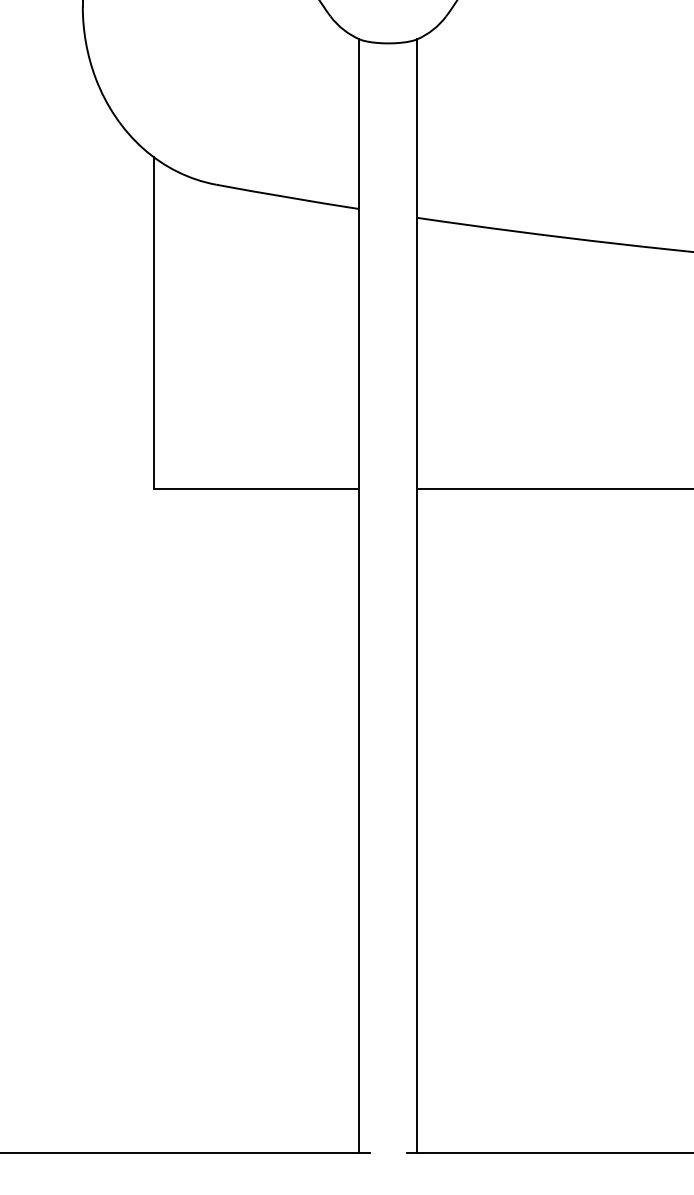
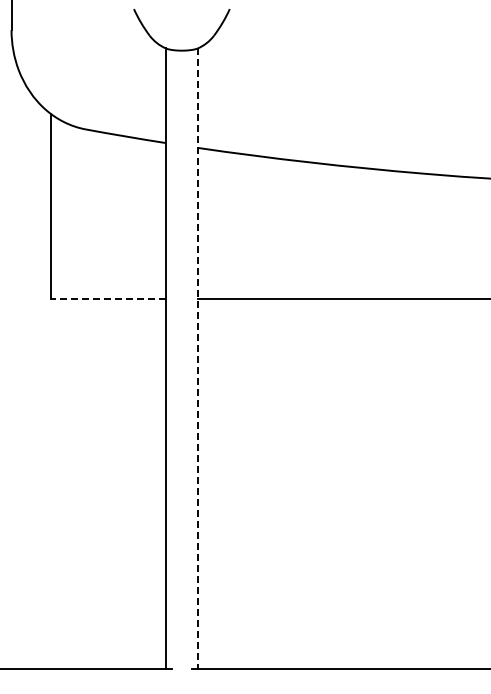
line: (254, 487) -> (107, 298), solid -> dashed
line: (418, 595) -> (198, 358), solid -> dashed

